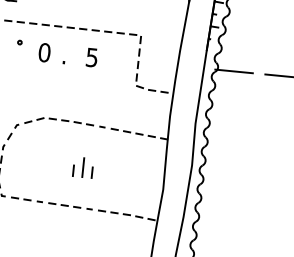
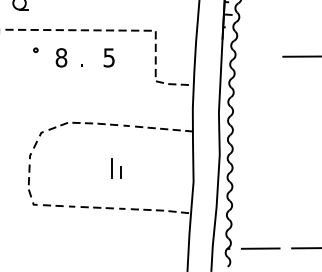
text: (44, 52) -> (61, 57), 0 -> 8
line: (233, 70) -> (251, 56), removed
line: (72, 170) -> (101, 172), removed

